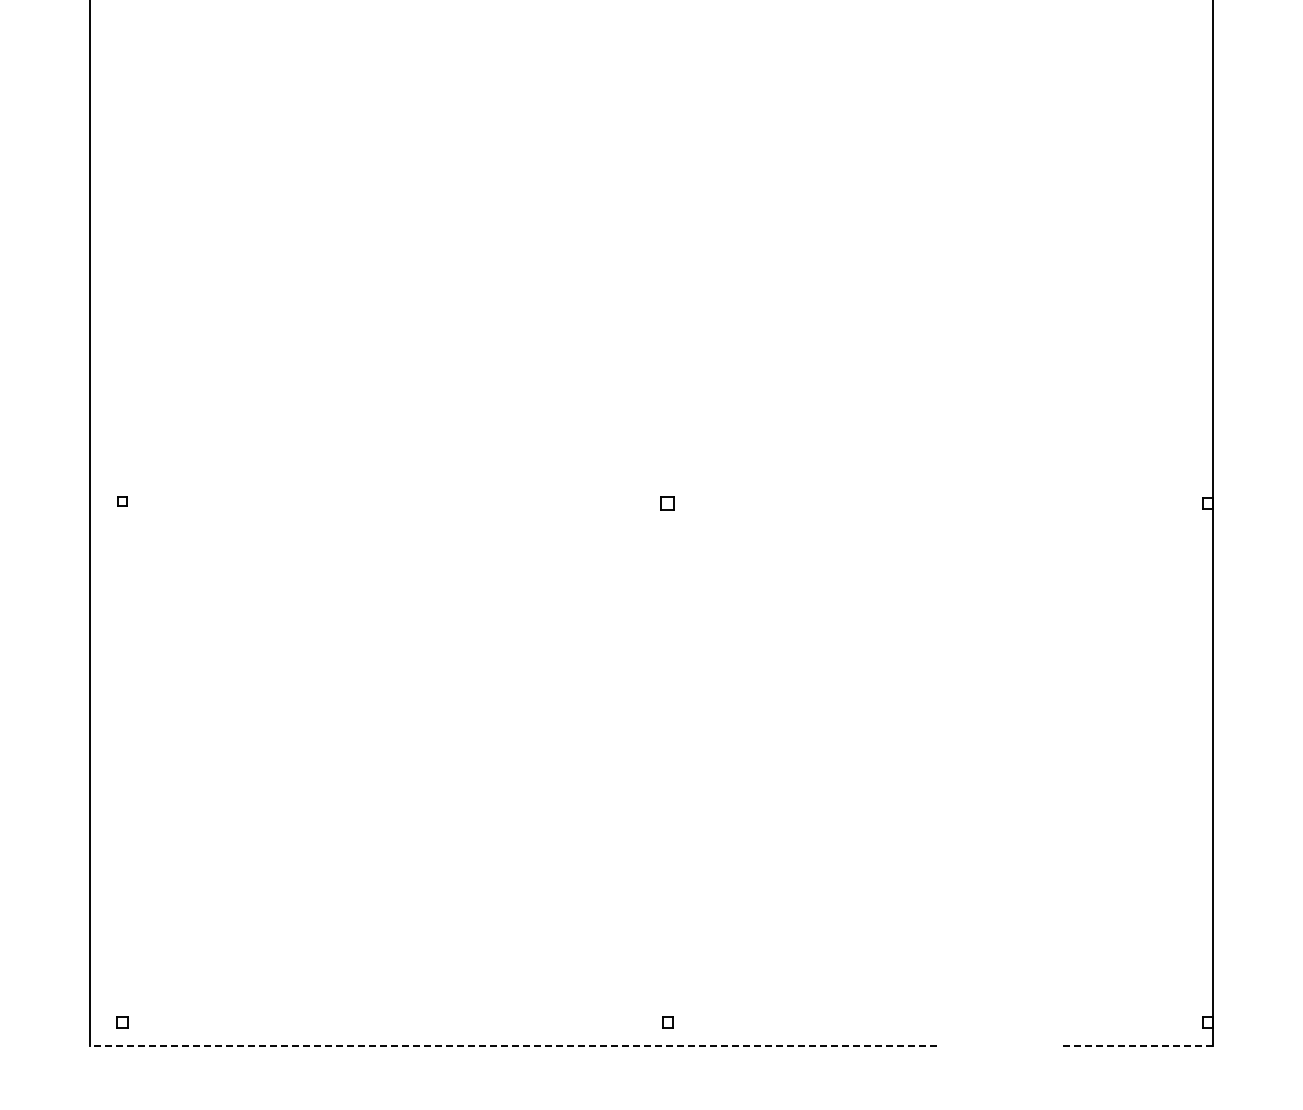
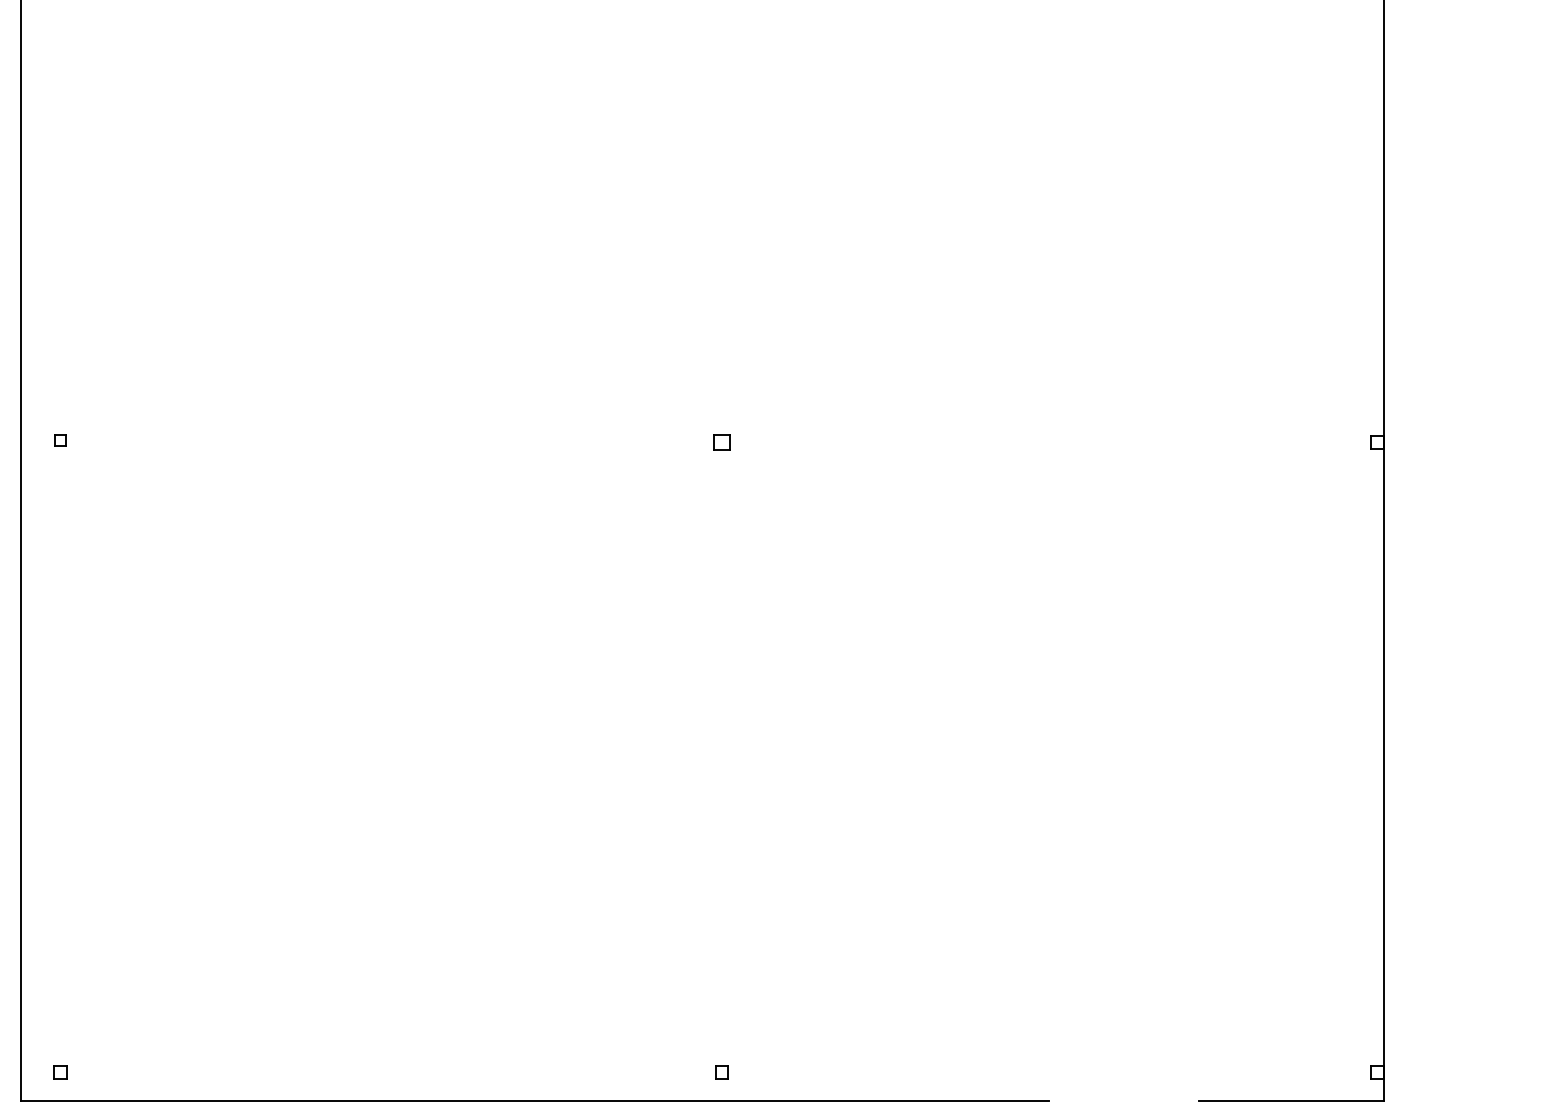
line: (513, 1046) -> (534, 1101), dashed -> solid
line: (1137, 1046) -> (1292, 1101), dashed -> solid

